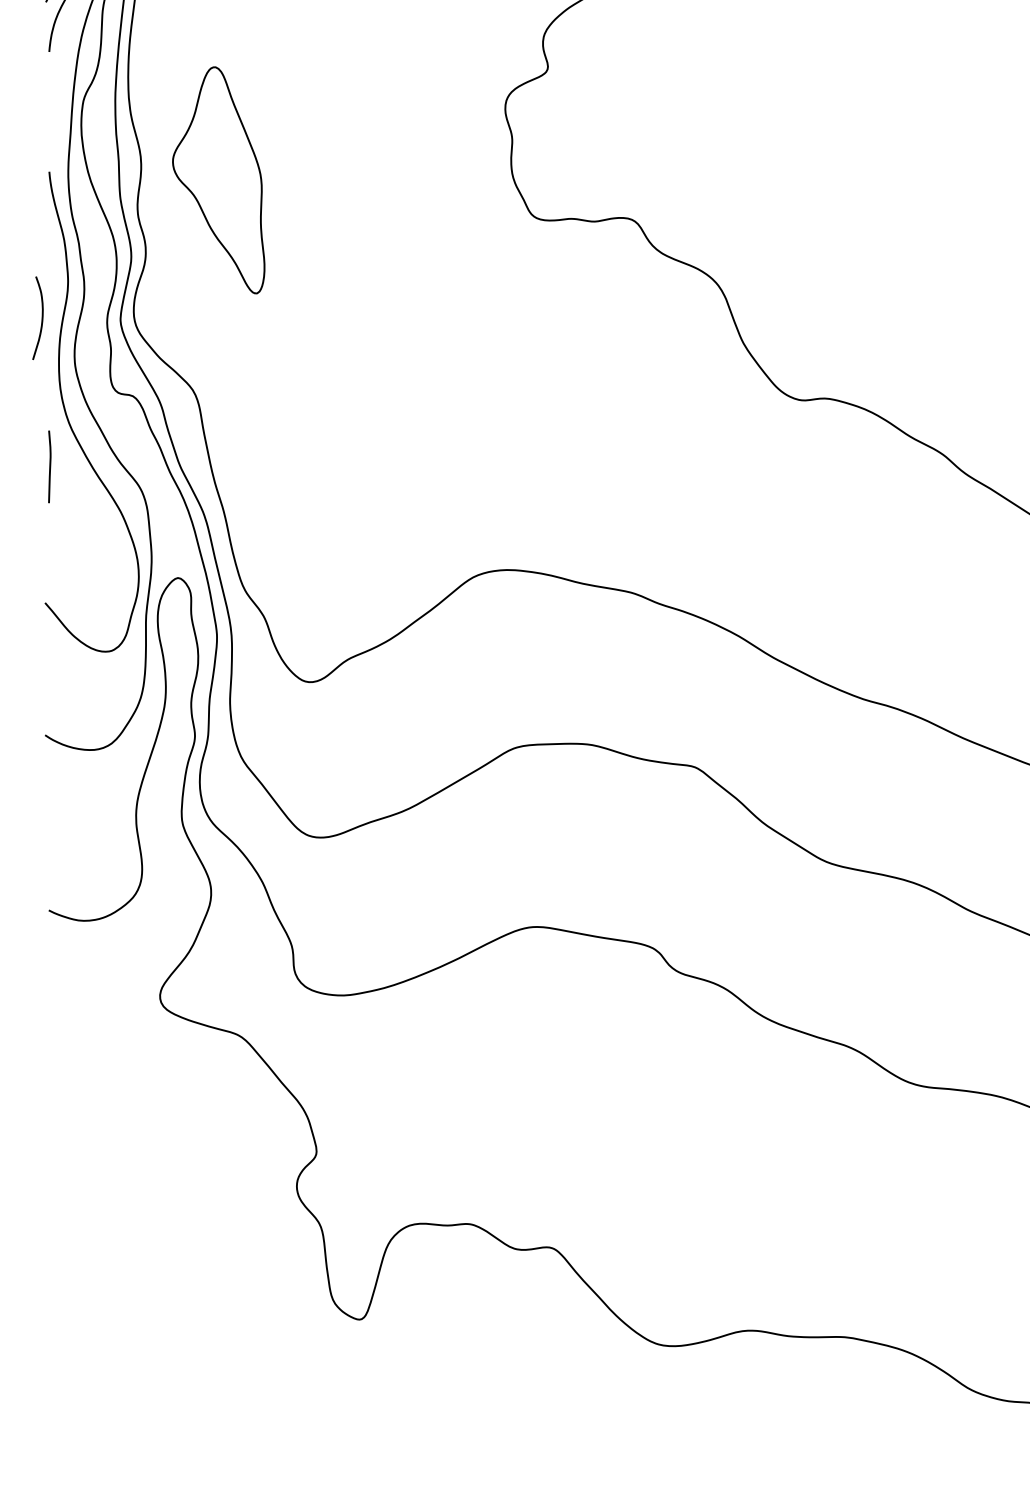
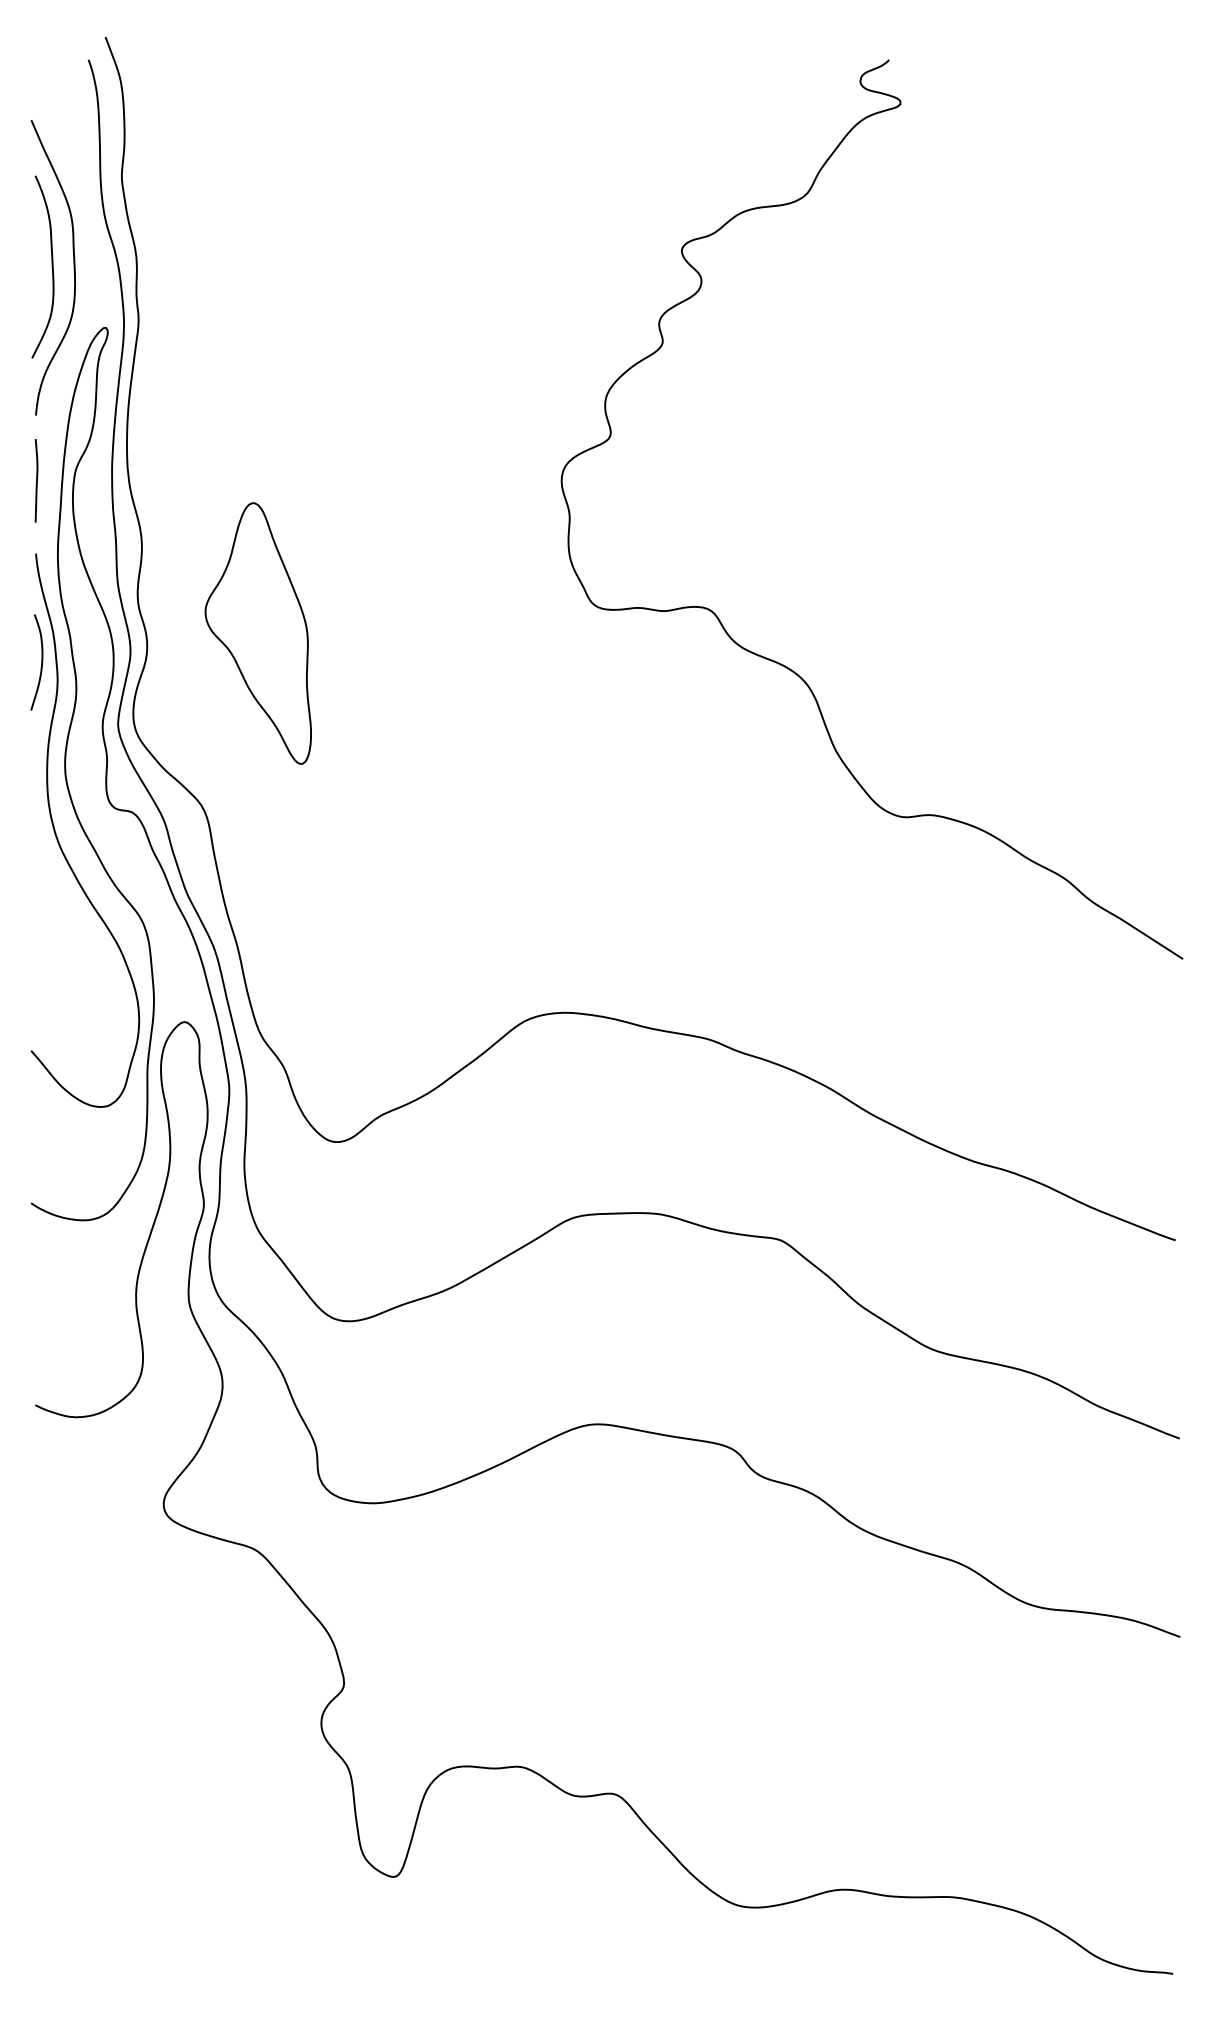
part: (218, 180) -> (257, 633), moved
curve: (41, 318) -> (41, 662), moved
curve: (49, 466) -> (36, 480), moved

